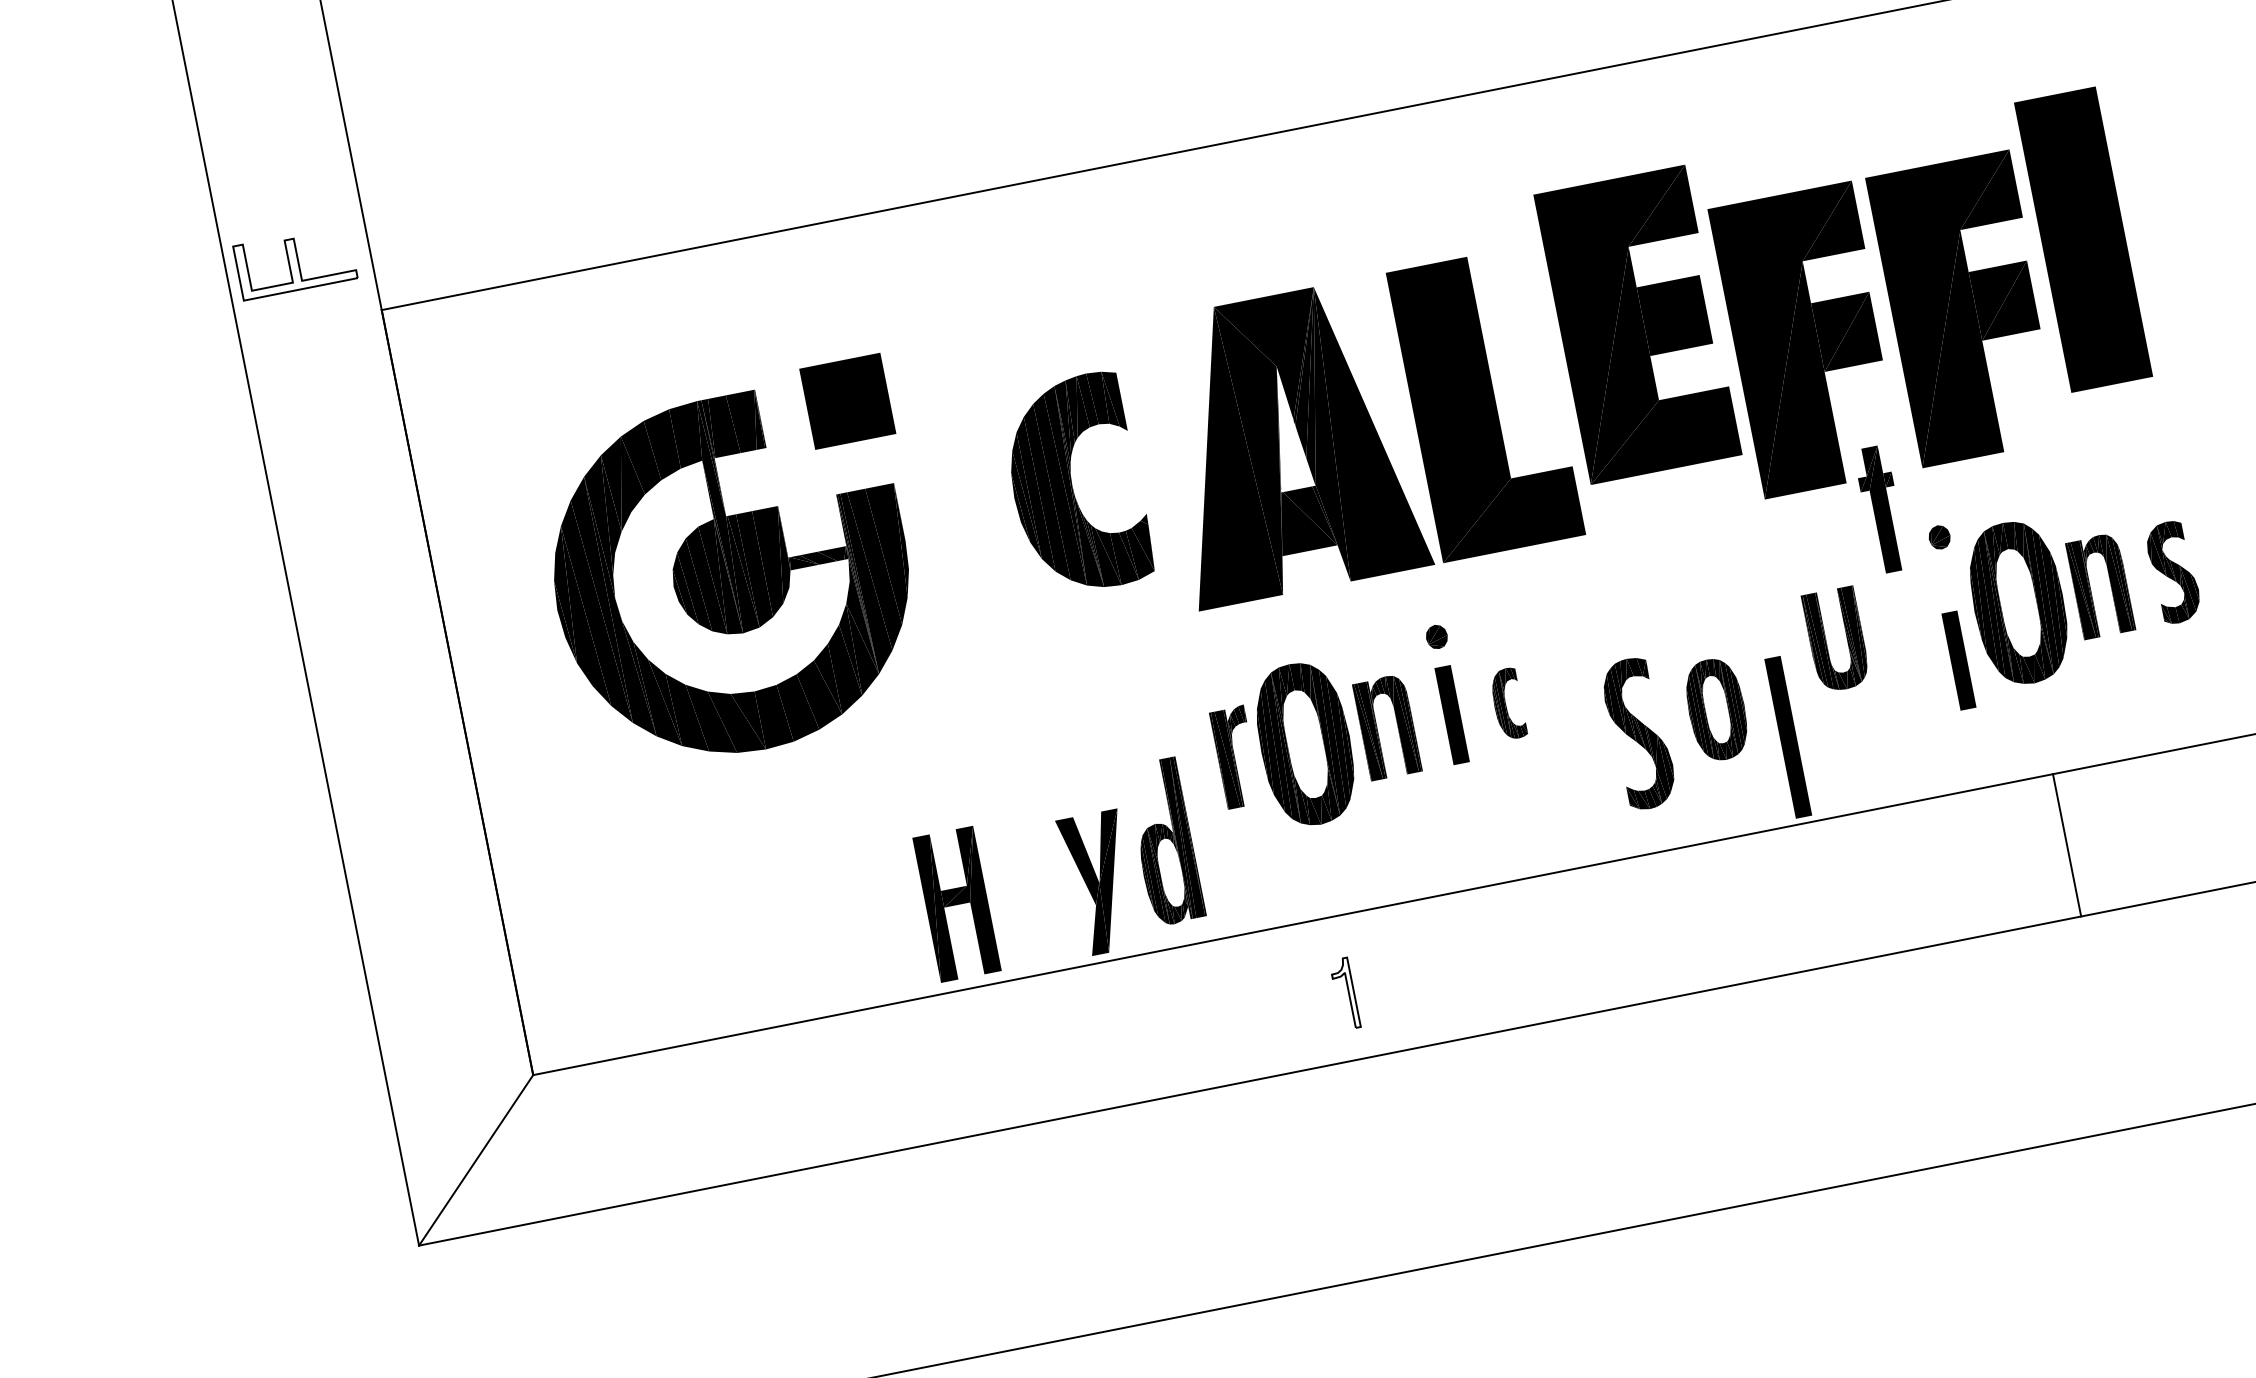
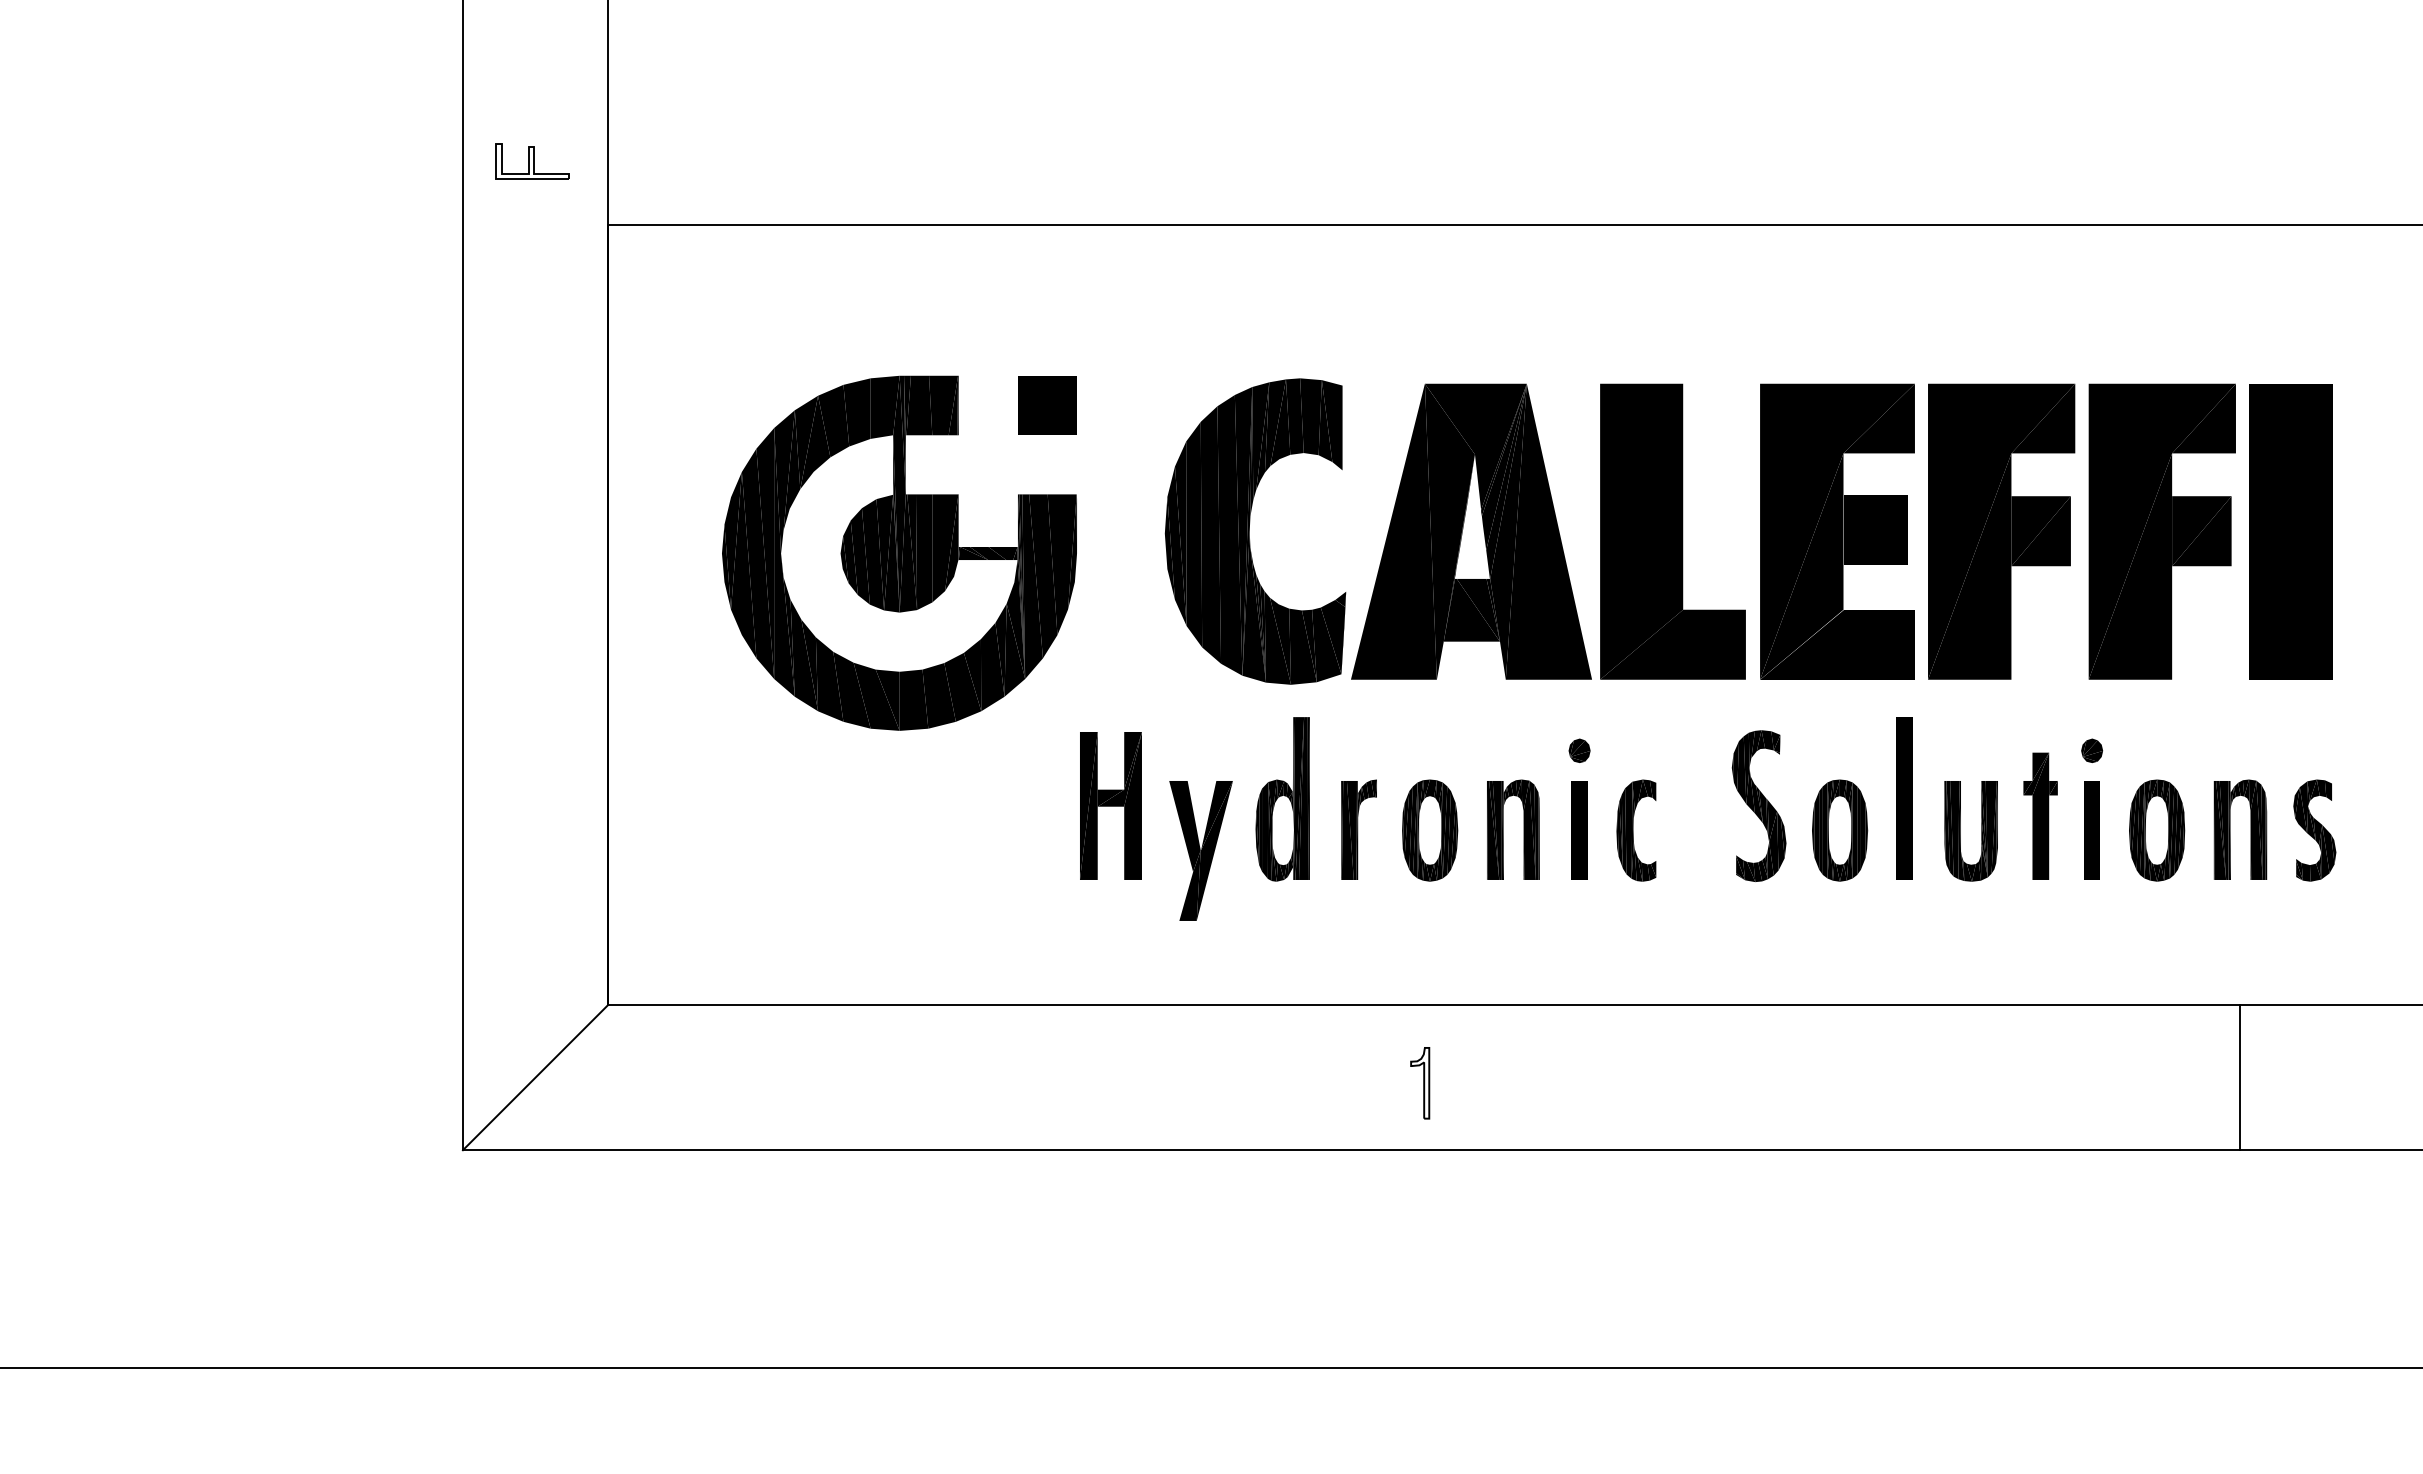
part: (2082, 239) -> (2290, 531), moved
part: (295, 262) -> (532, 161), size x0.62
part: (1637, 324) -> (1837, 531), moved
part: (847, 401) -> (1047, 405), size x0.71
part: (1076, 484) -> (1255, 531), size x1.43
part: (1881, 508) -> (2040, 815), moved
part: (2019, 602) -> (2157, 830), size x0.62
part: (1958, 660) -> (2091, 830), moved
part: (1508, 704) -> (1636, 830), size x1.43
part: (1717, 709) -> (1840, 830), moved
part: (1638, 734) -> (1758, 806), moved
part: (1787, 737) -> (1904, 798), moved
part: (1306, 744) -> (1430, 830), size x0.62
part: (1164, 842) -> (1282, 799), moved
line: (2067, 845) -> (2240, 1077), moved
part: (1099, 882) -> (1200, 850), moved
part: (956, 904) -> (1110, 805), moved

